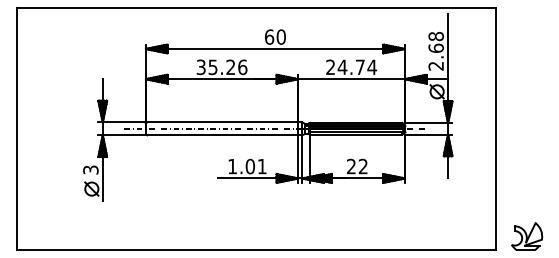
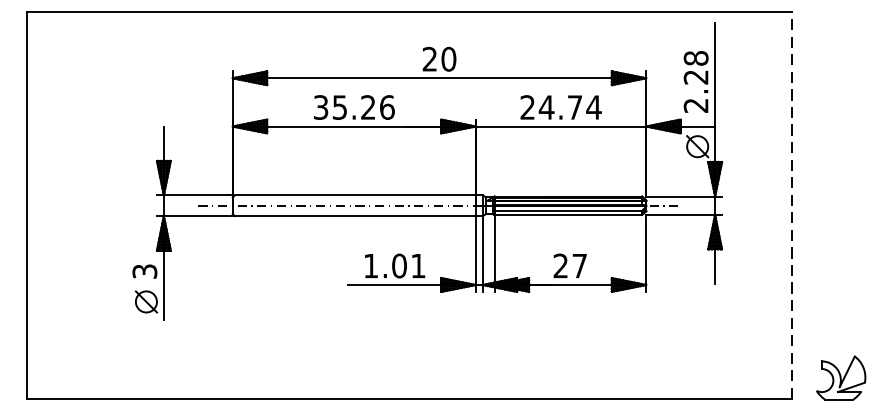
text: (269, 36) -> (430, 58), 60 -> 20
text: (435, 47) -> (695, 75), 2.68 -> 2.28
line: (496, 128) -> (792, 205), solid -> dashed
text: (362, 166) -> (578, 265), 22 -> 27

